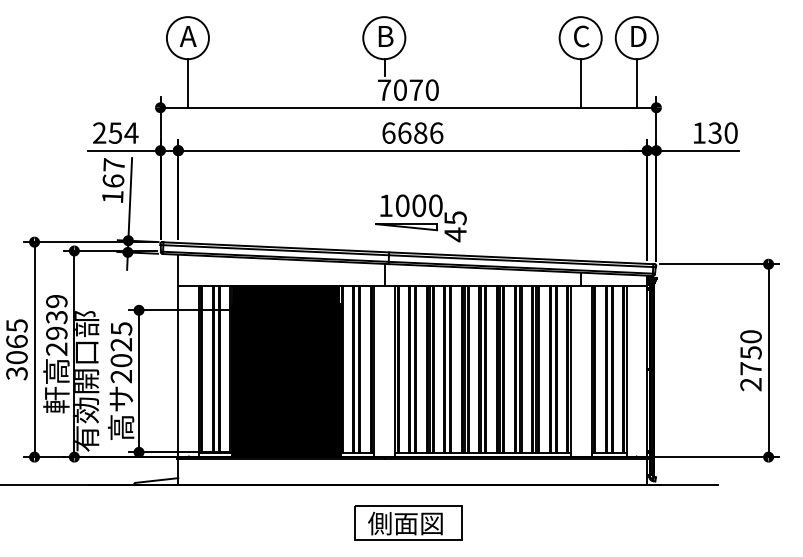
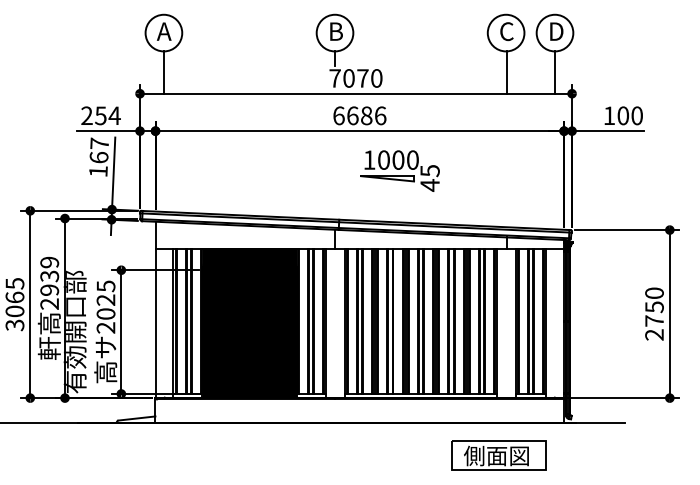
text: (715, 132) -> (623, 115), 130 -> 100
part: (420, 217) -> (399, 170), moved
part: (407, 522) -> (498, 455), moved

